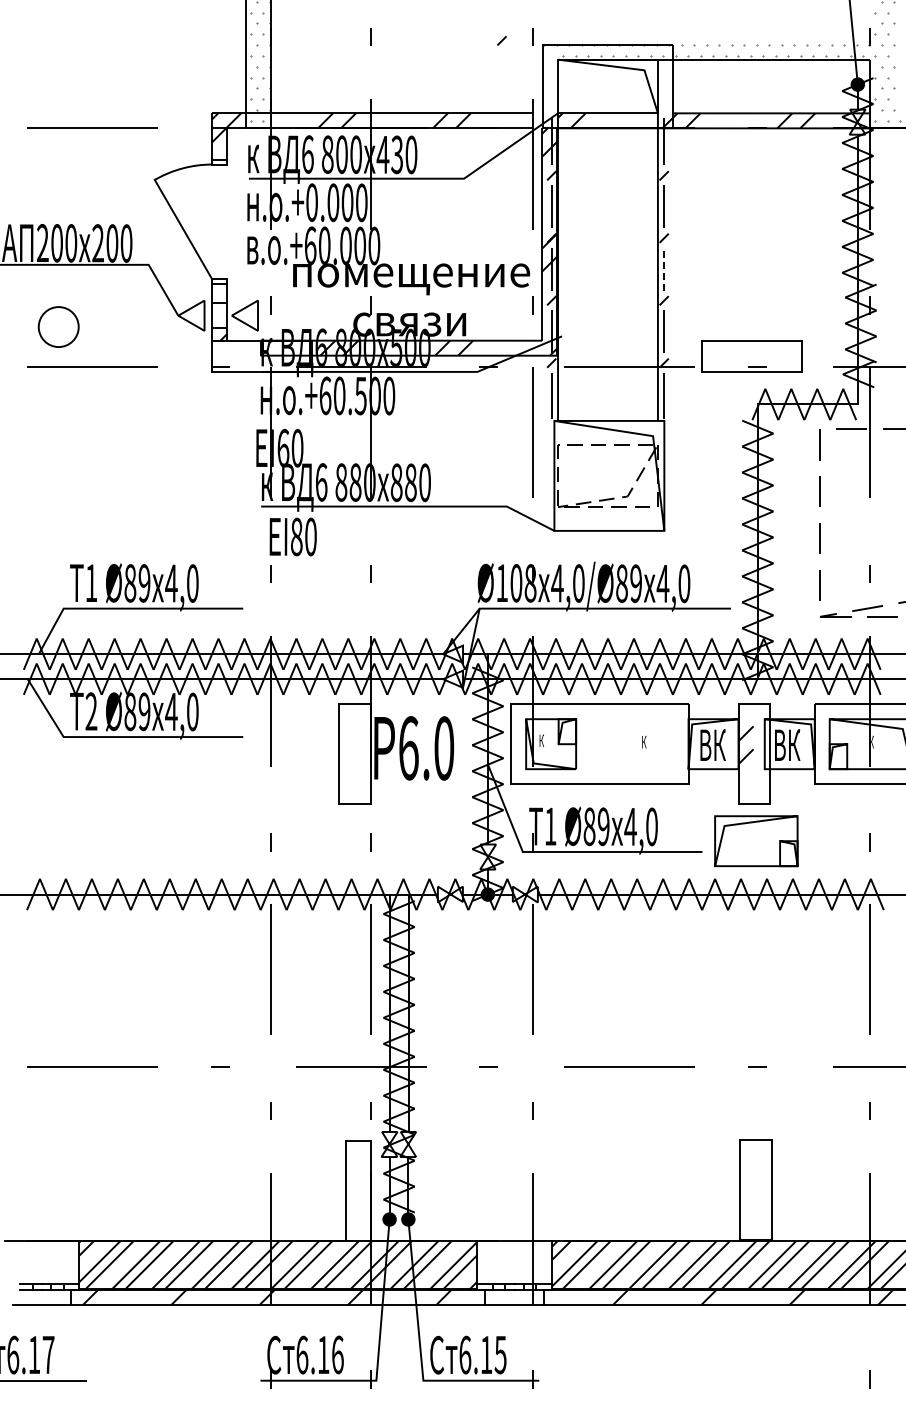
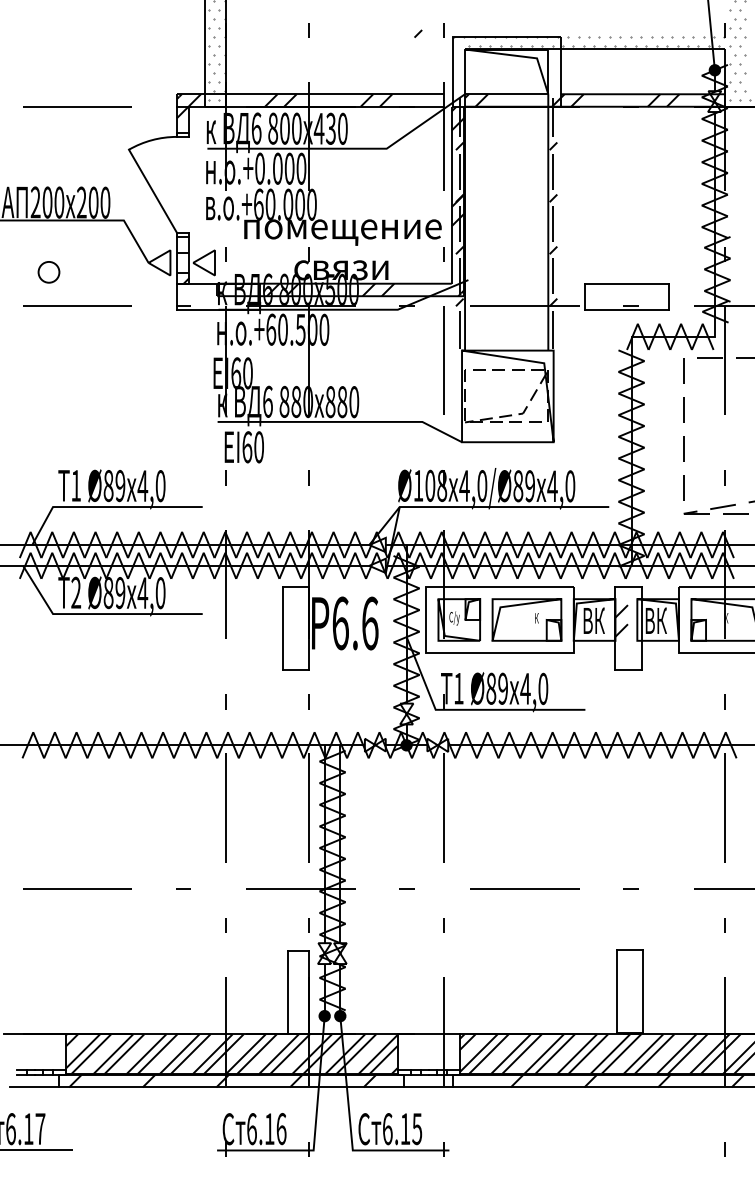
line: (664, 269) -> (553, 224), dashed -> solid
circle: (58, 326) -> (48, 271), size x0.62
text: (296, 536) -> (247, 446), EI80 -> EI60
text: (545, 741) -> (454, 617), К -> С/у
text: (444, 748) -> (370, 623), 6.0 -> 6.6
part: (756, 841) -> (527, 620), moved

